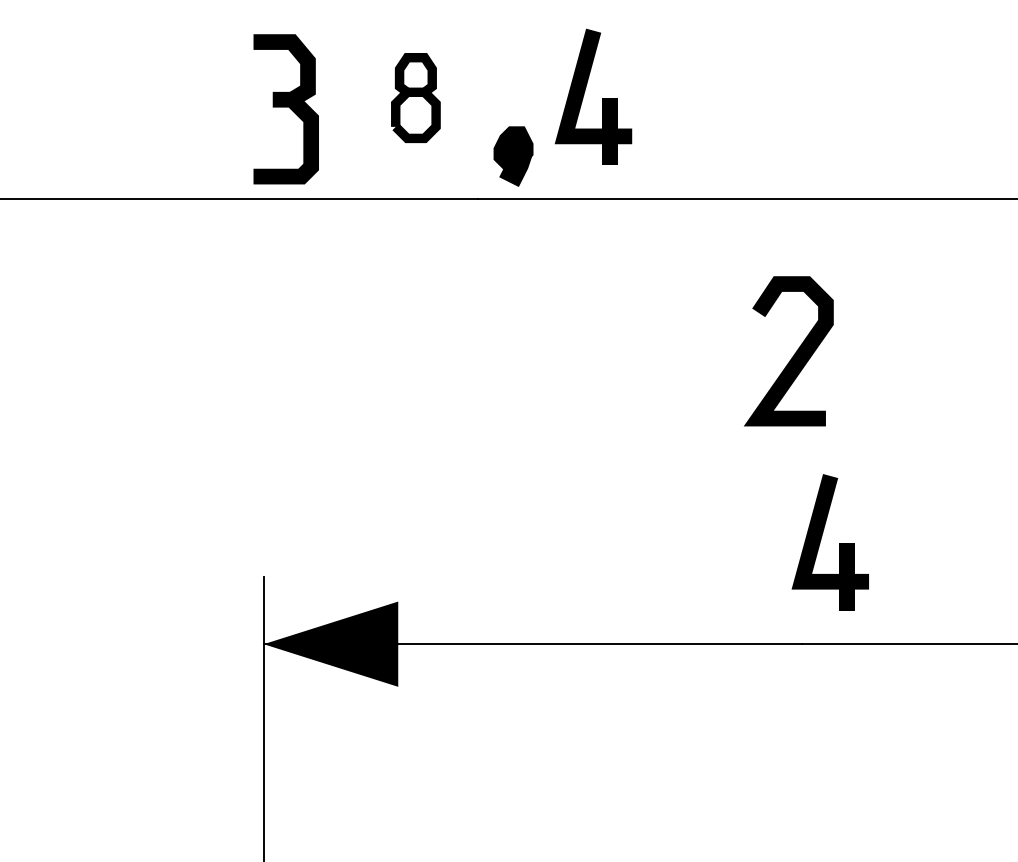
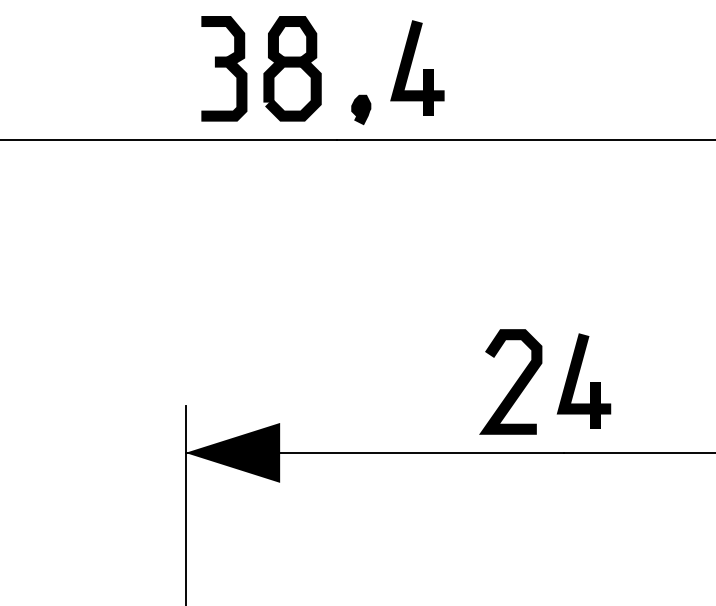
part: (415, 97) -> (292, 68), size x1.67
part: (286, 108) -> (224, 68), moved
part: (513, 155) -> (361, 109), size x0.71
curve: (794, 353) -> (514, 383), moved

